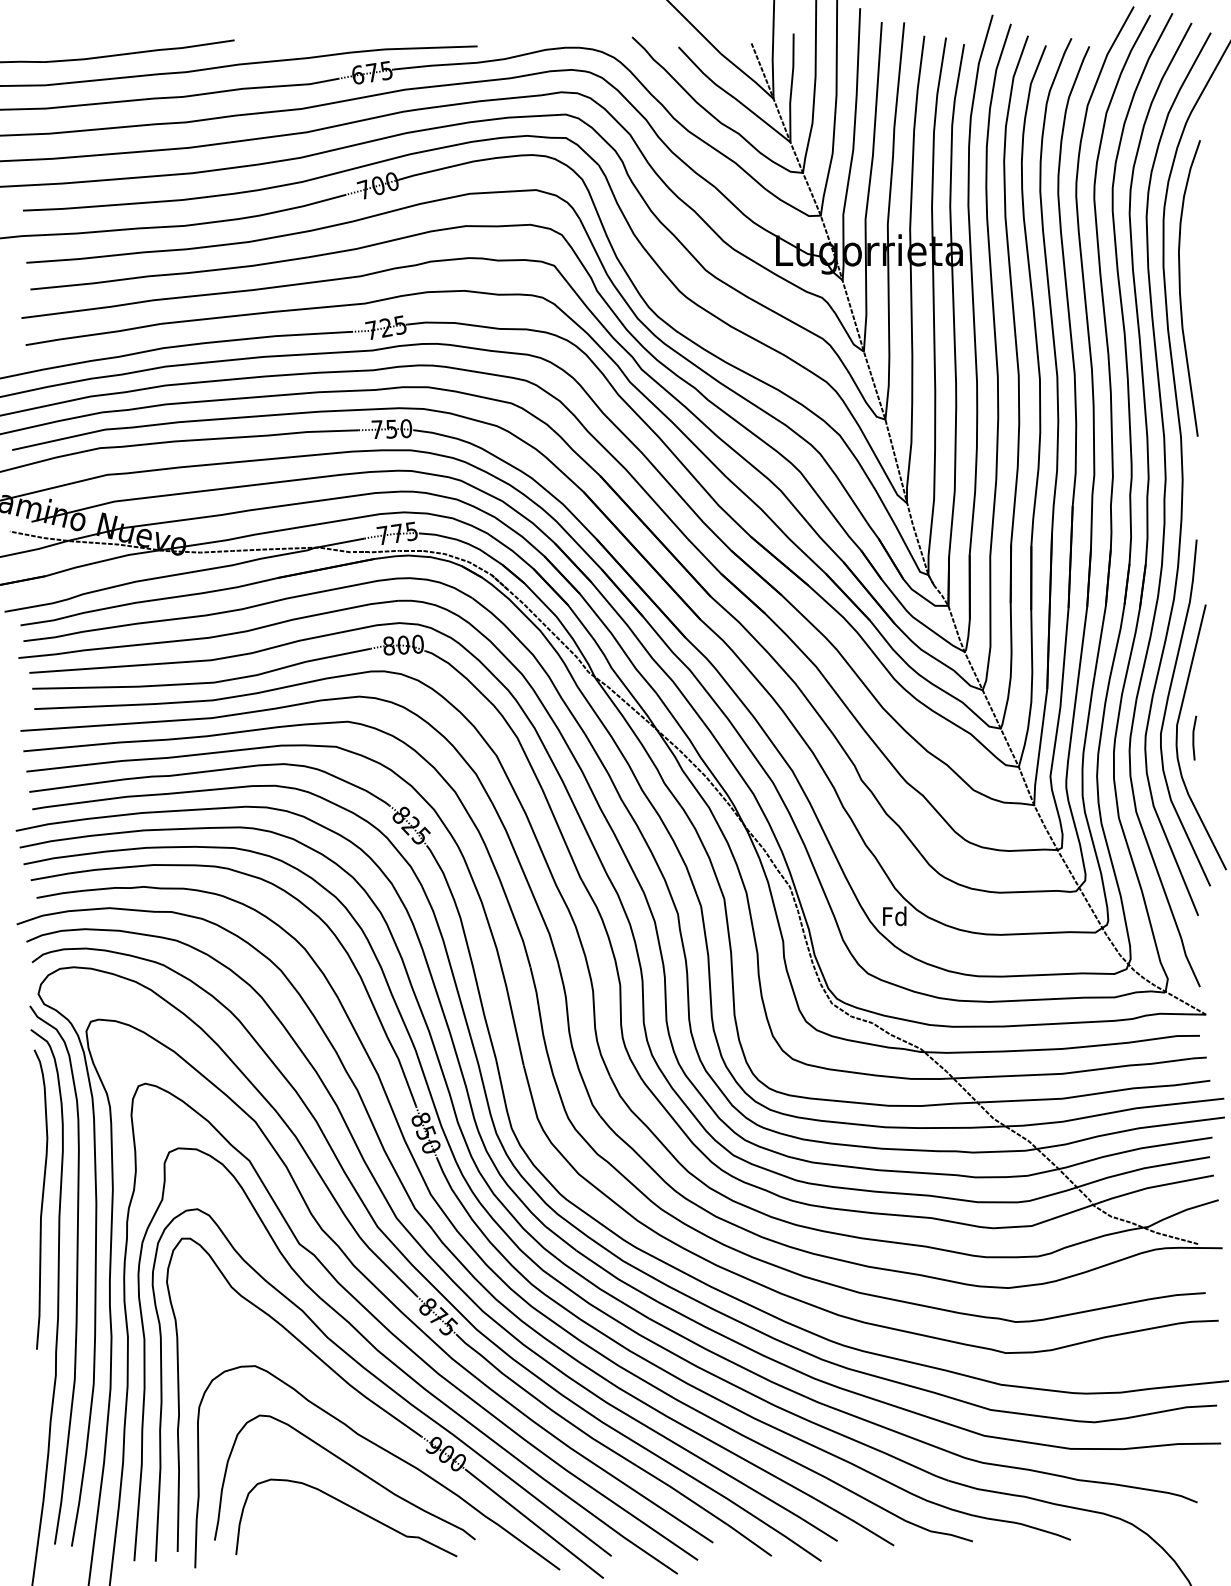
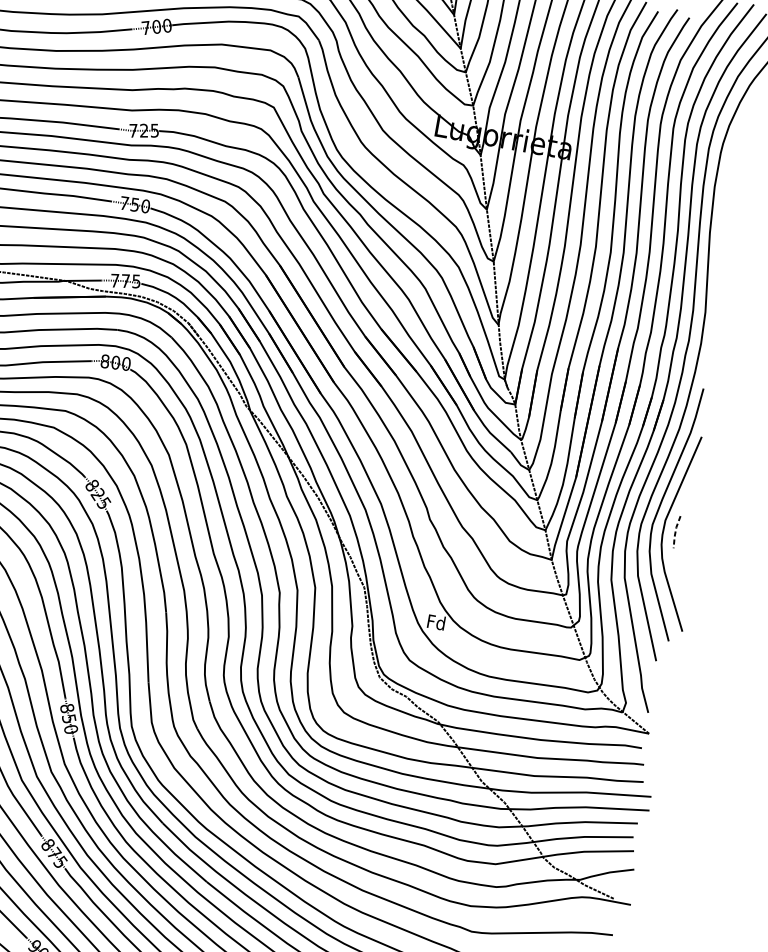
curve: (1180, 288) -> (724, 204), removed
line: (1193, 738) -> (675, 532), solid -> dashed

